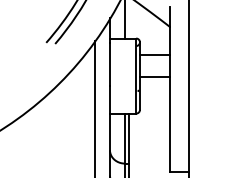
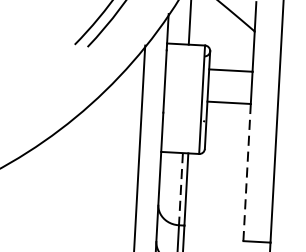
line: (170, 124) -> (247, 172), solid -> dashed
line: (124, 138) -> (180, 188), solid -> dashed

